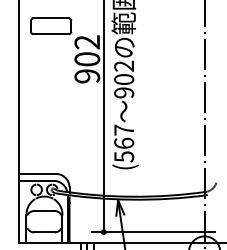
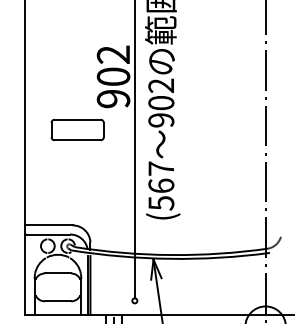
part: (51, 26) -> (77, 130), moved
line: (153, 231) -> (199, 300), removed

